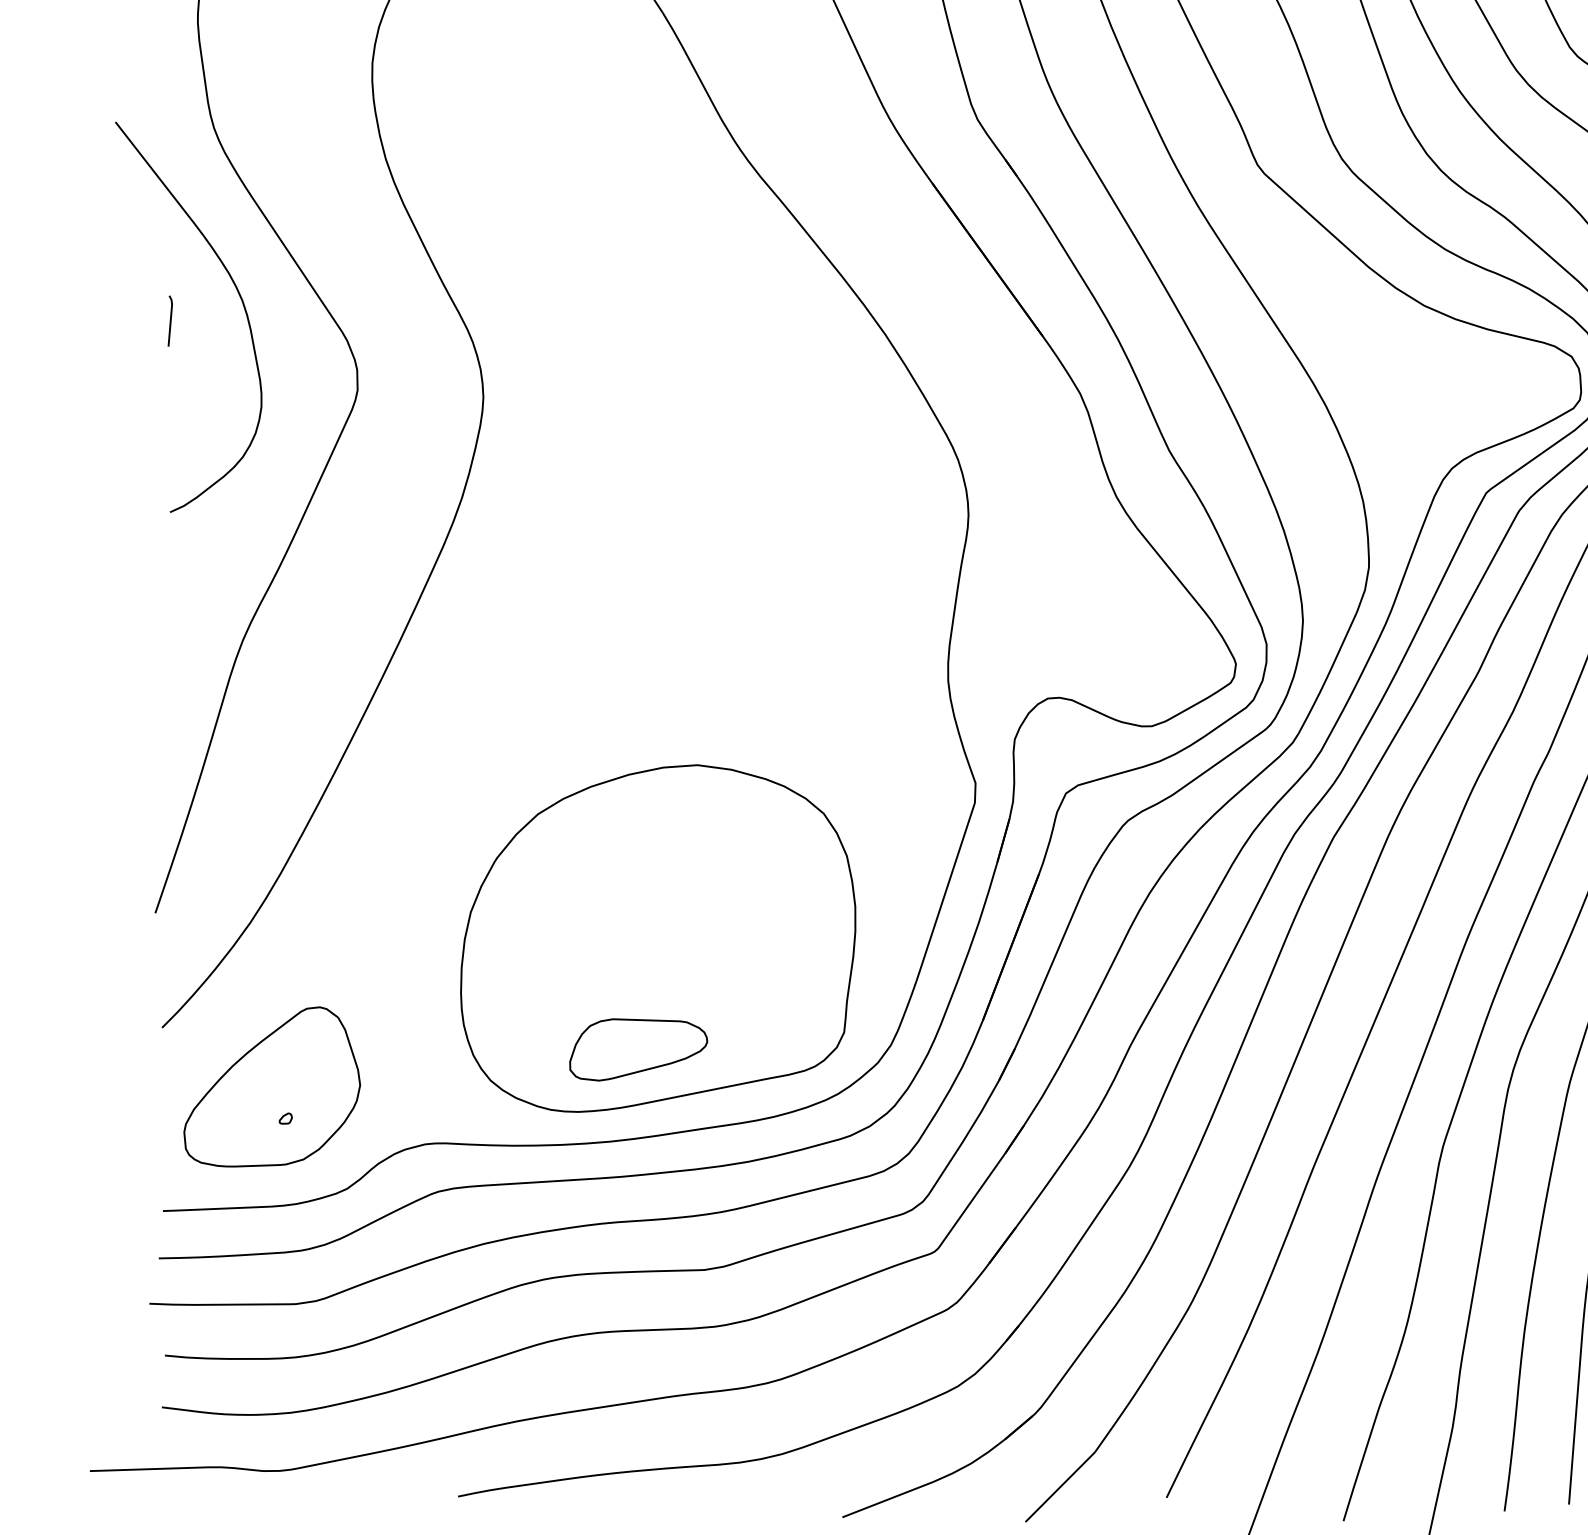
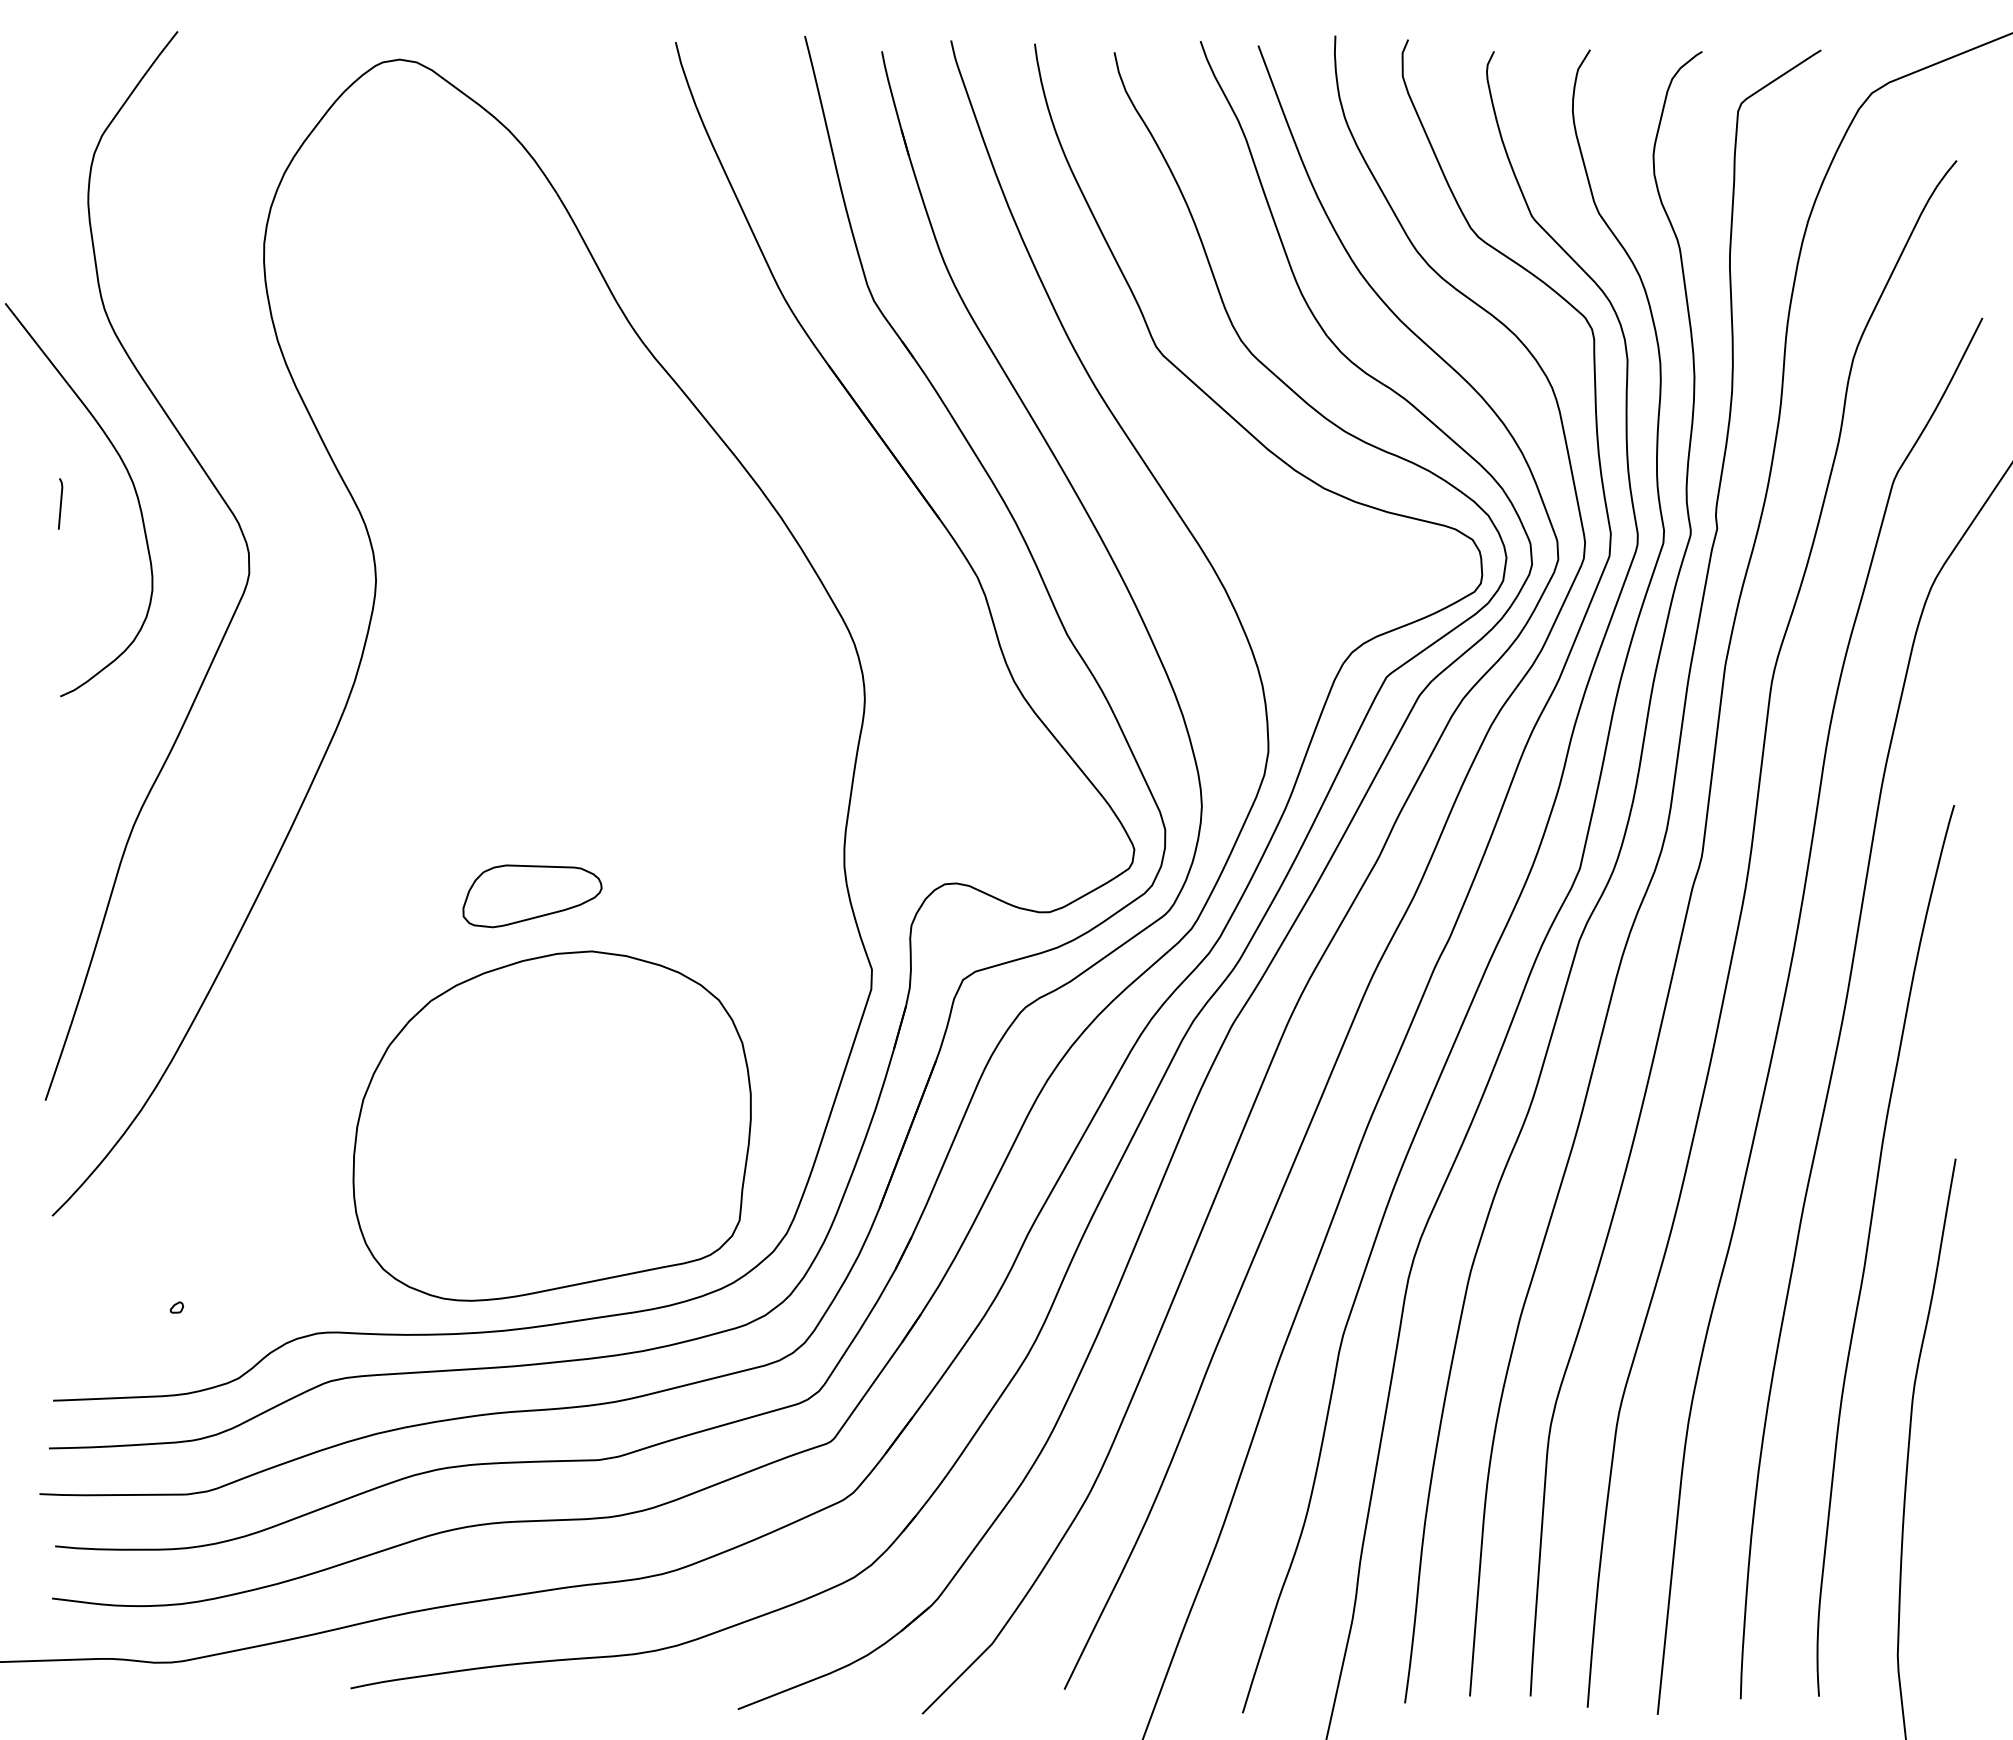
part: (638, 1050) -> (532, 896), moved
part: (271, 1086) -> (162, 1275), removed

